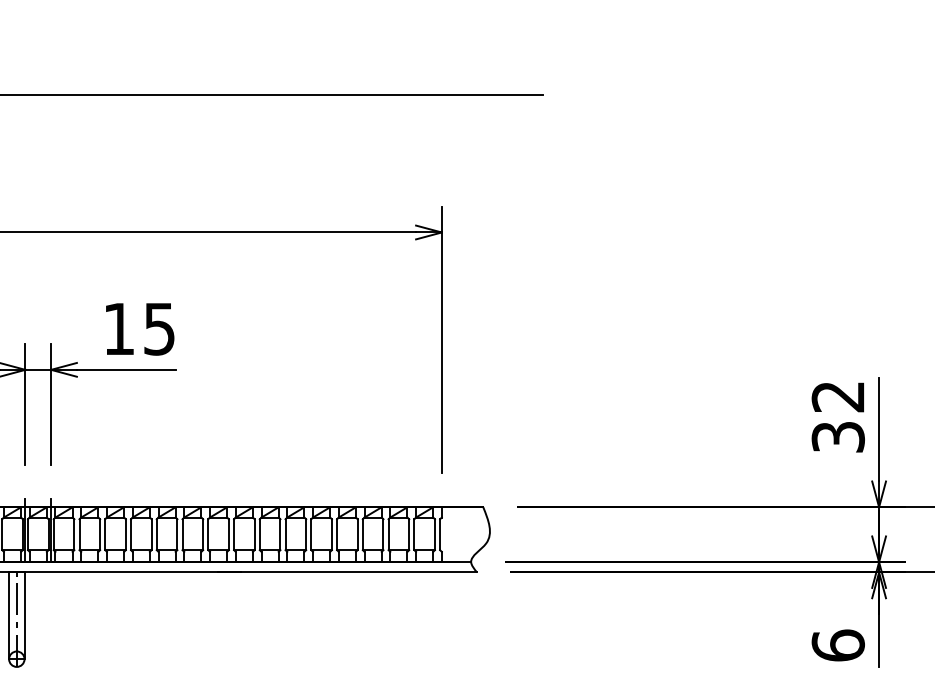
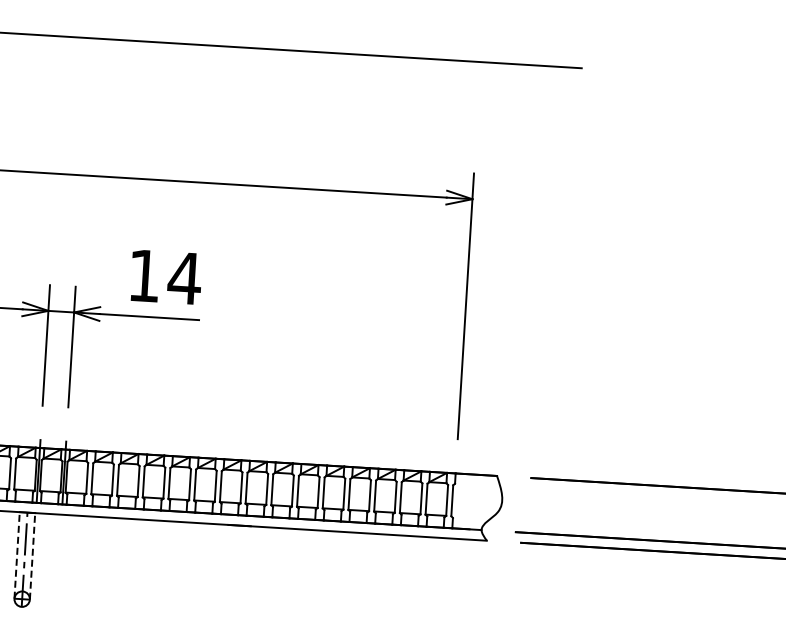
text: (159, 329) -> (184, 278), 15 -> 14
line: (9, 615) -> (17, 555), solid -> dashed
line: (24, 615) -> (32, 556), solid -> dashed

